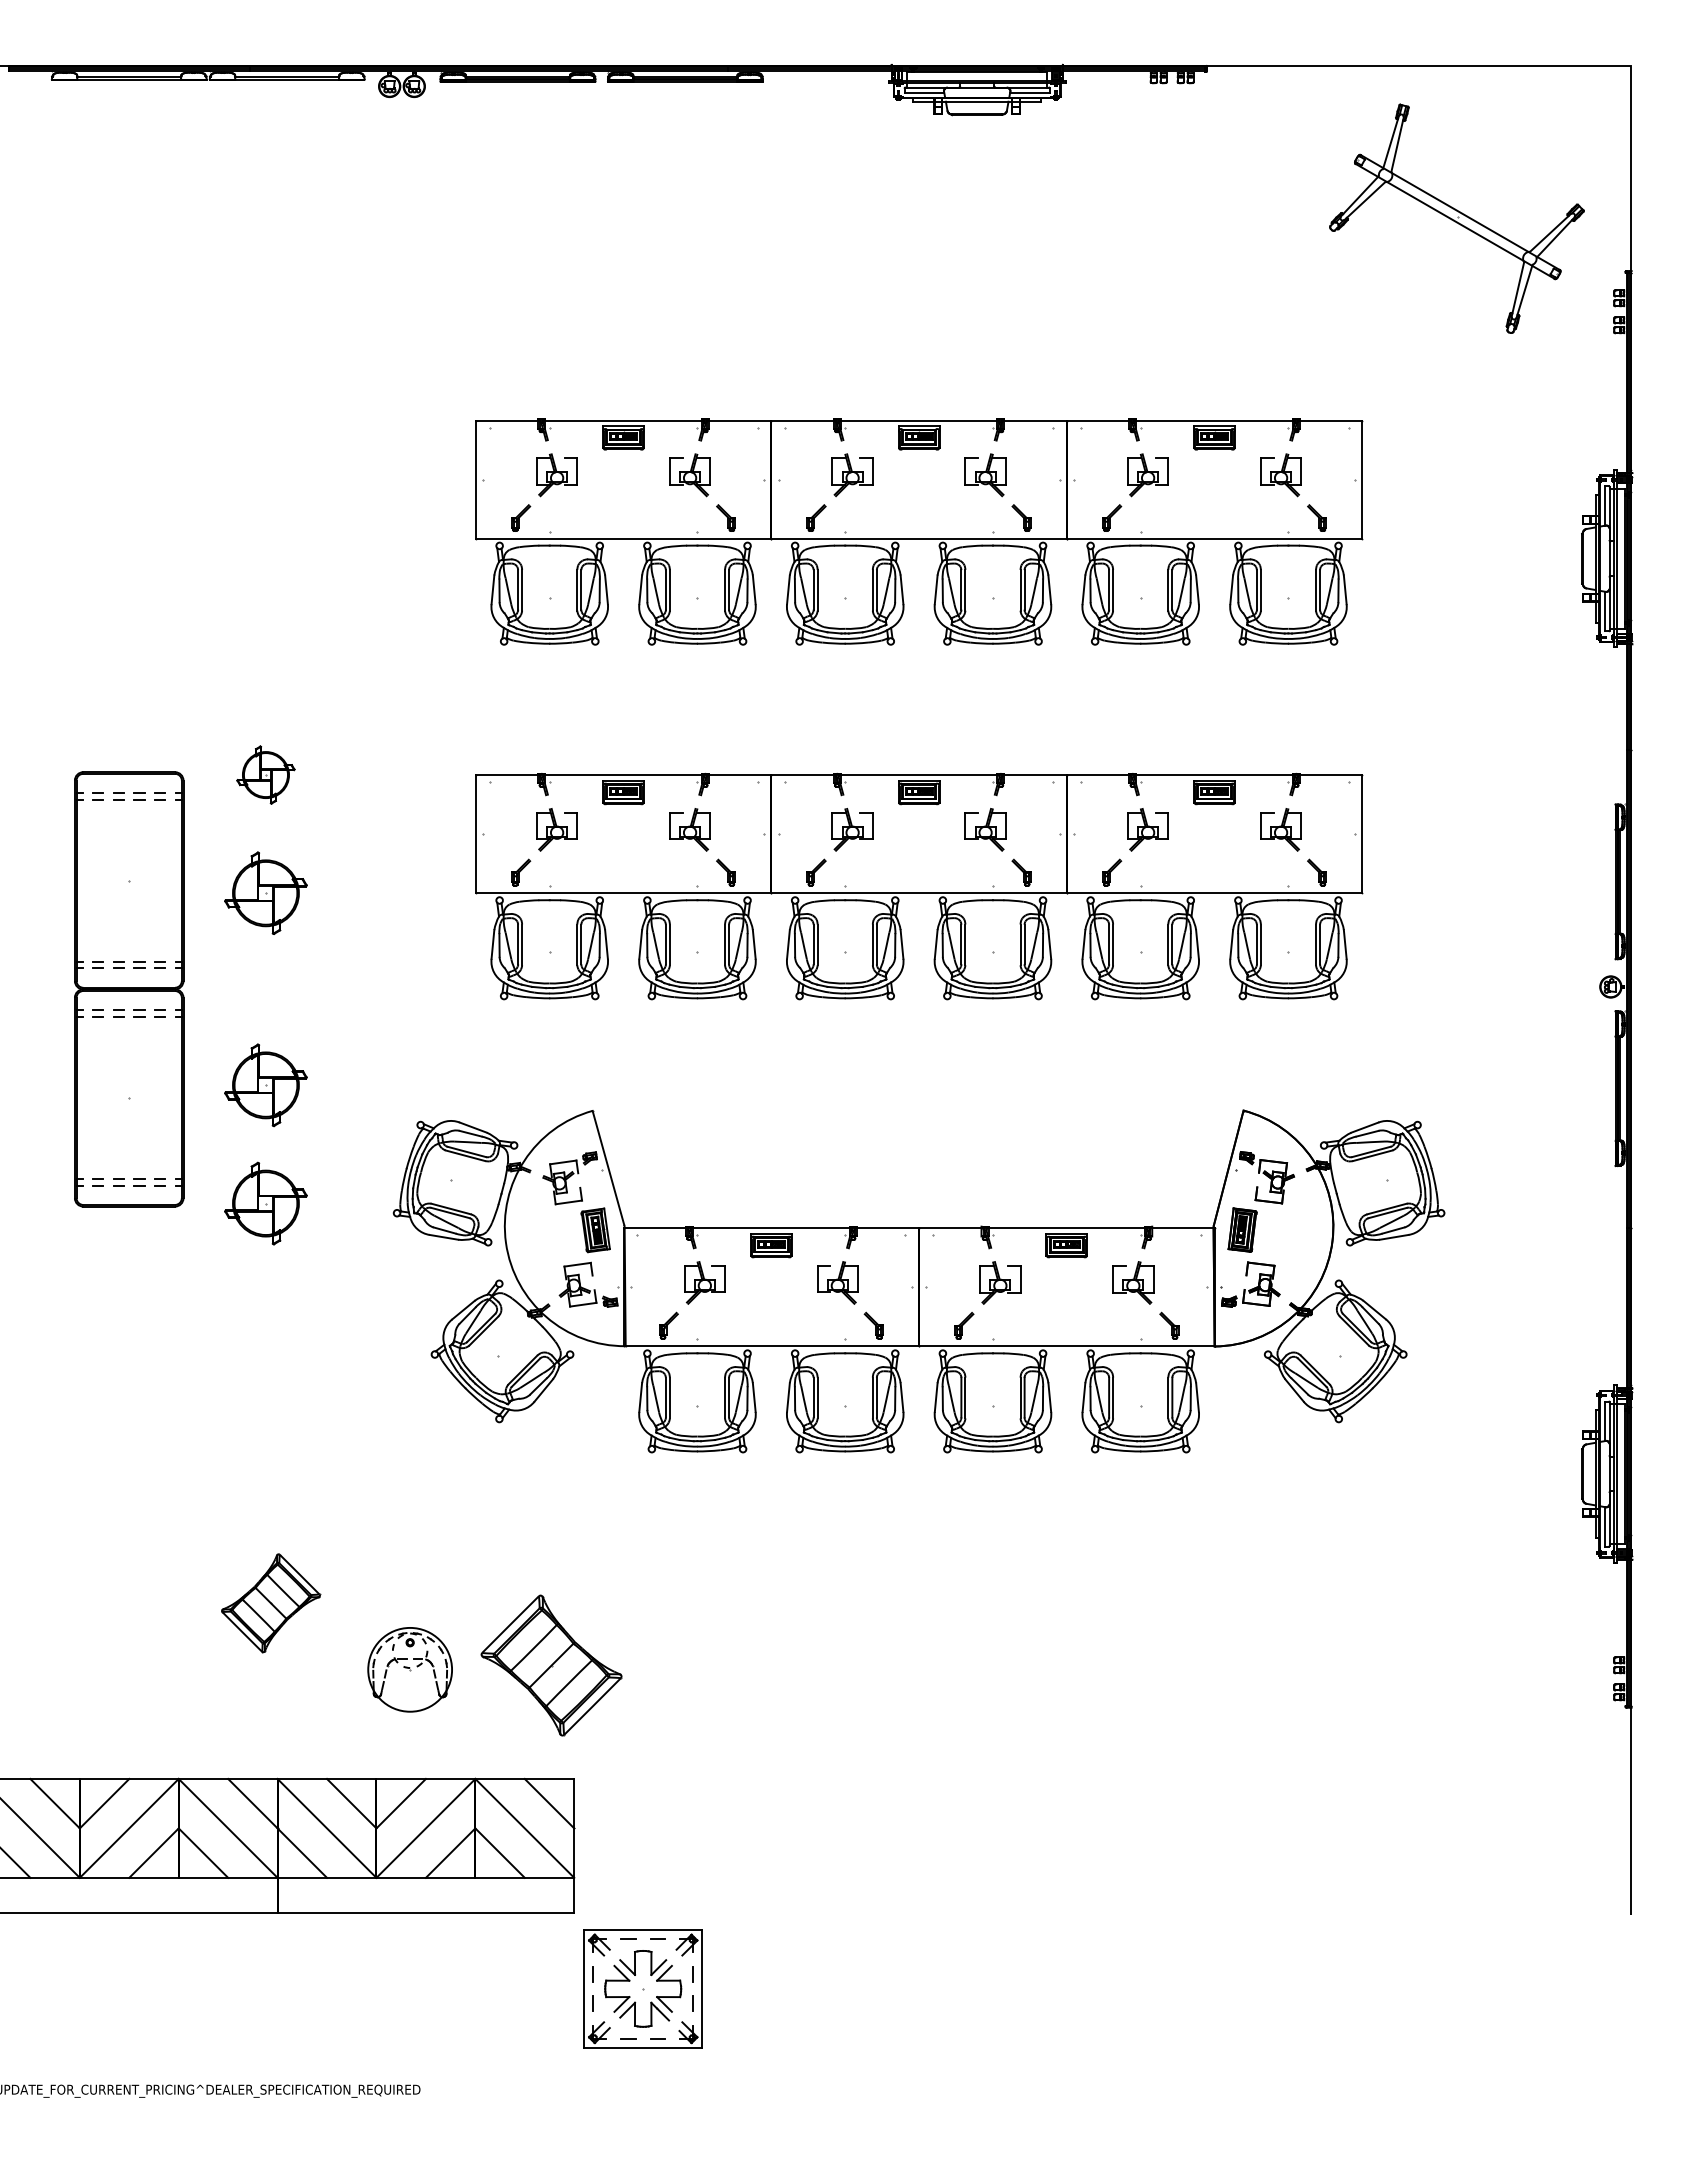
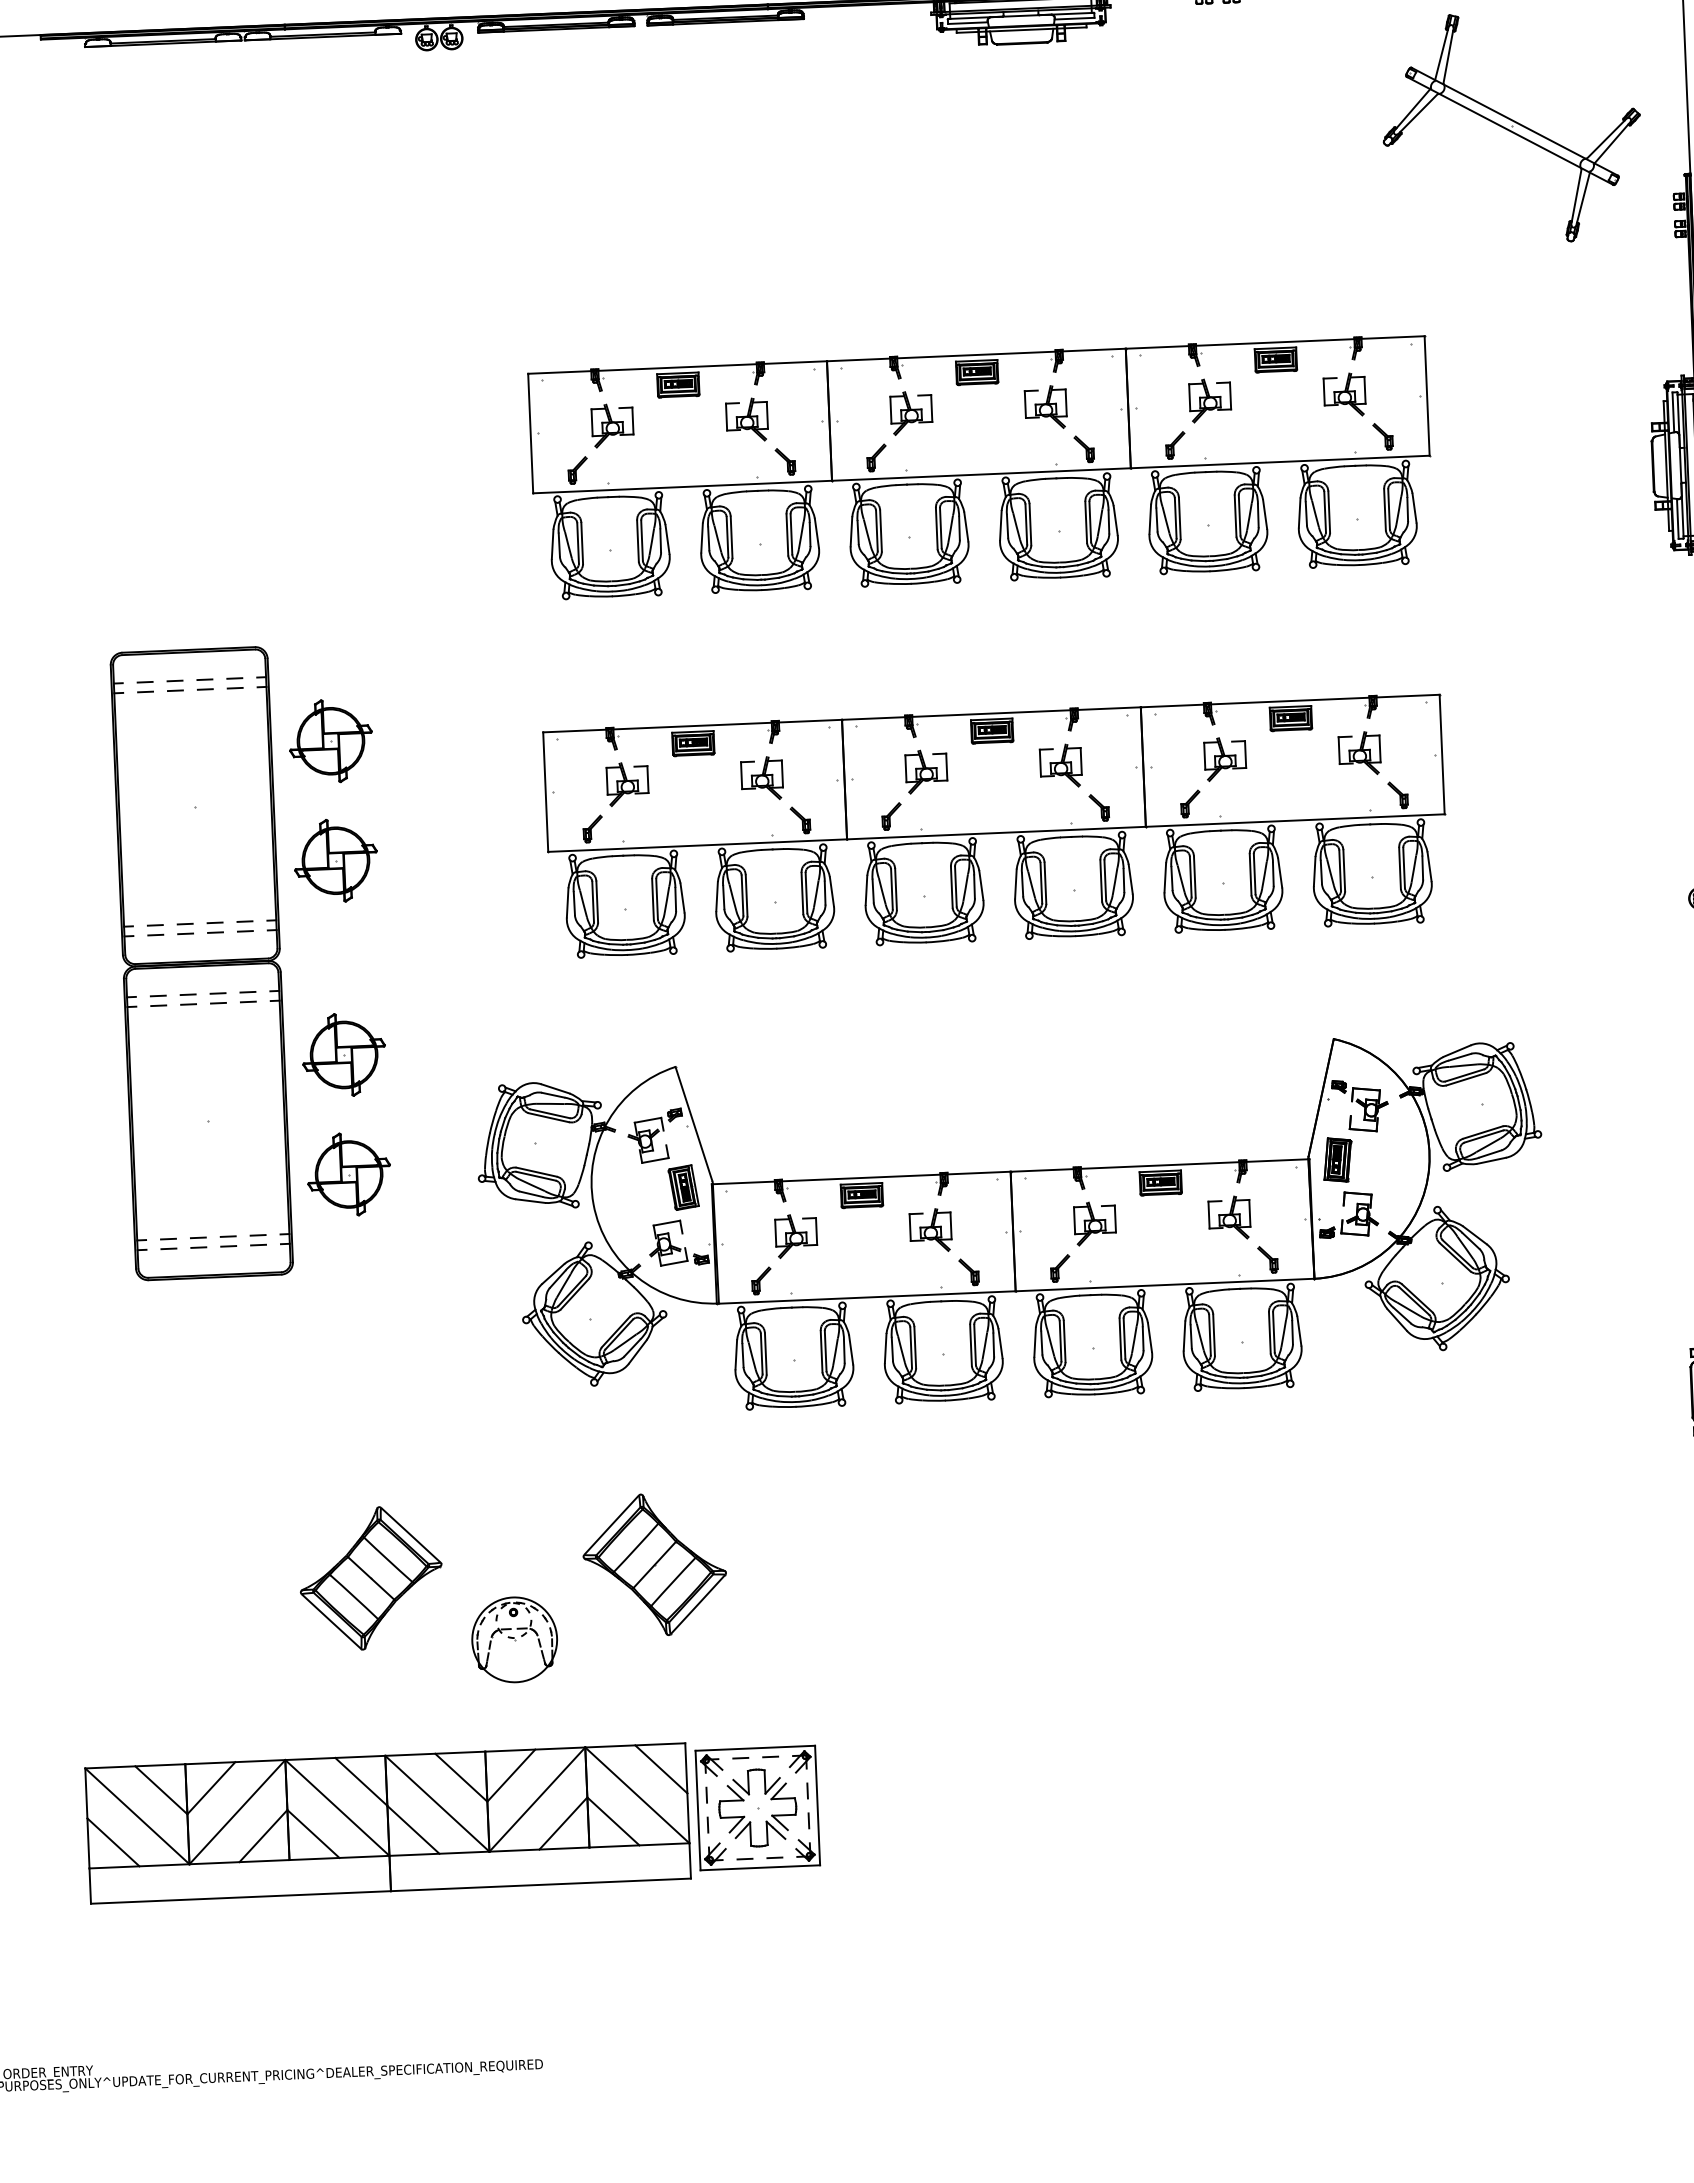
part: (265, 774) -> (330, 740), size x1.43
part: (128, 989) -> (201, 963), size x1.43
part: (270, 1603) -> (370, 1578), size x1.43
part: (551, 1665) -> (654, 1564), moved
part: (642, 1988) -> (757, 1807), moved

